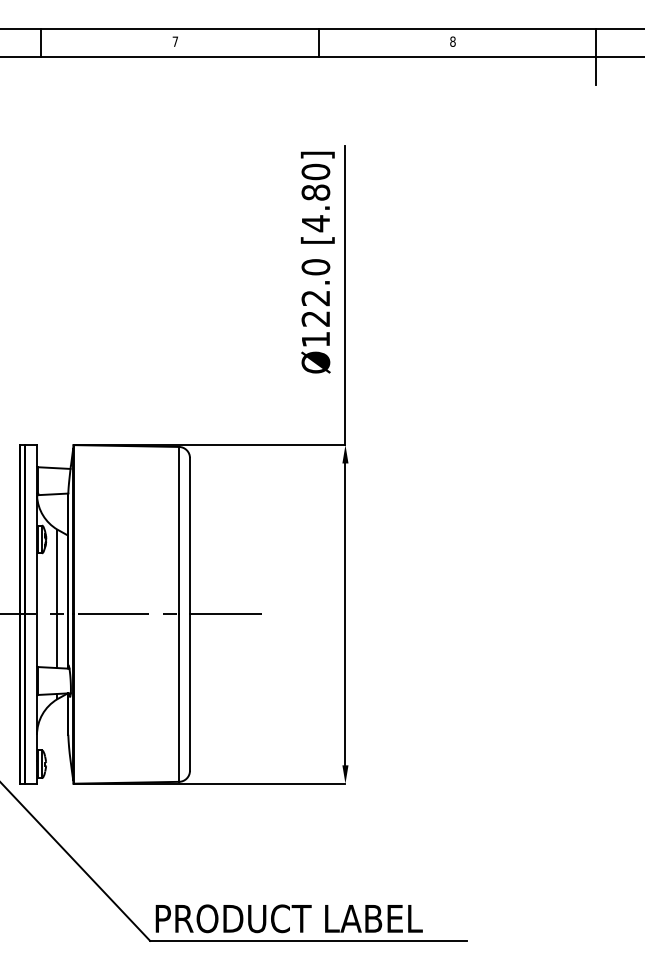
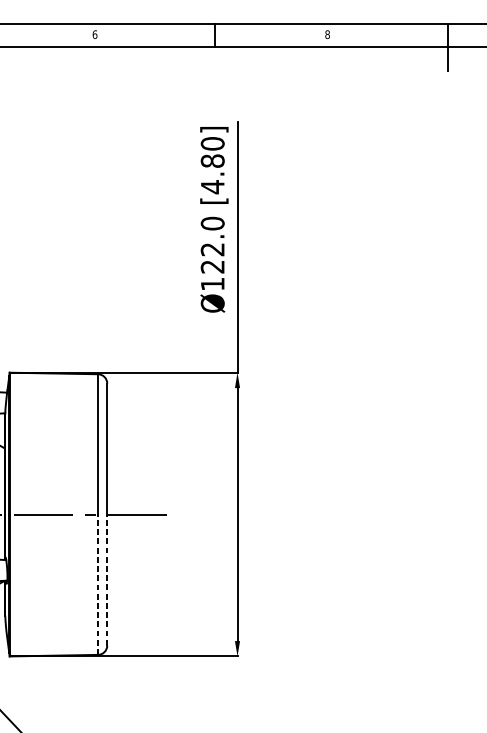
text: (175, 41) -> (95, 34), 7 -> 6
line: (190, 692) -> (107, 580), solid -> dashed
line: (179, 698) -> (98, 585), solid -> dashed

